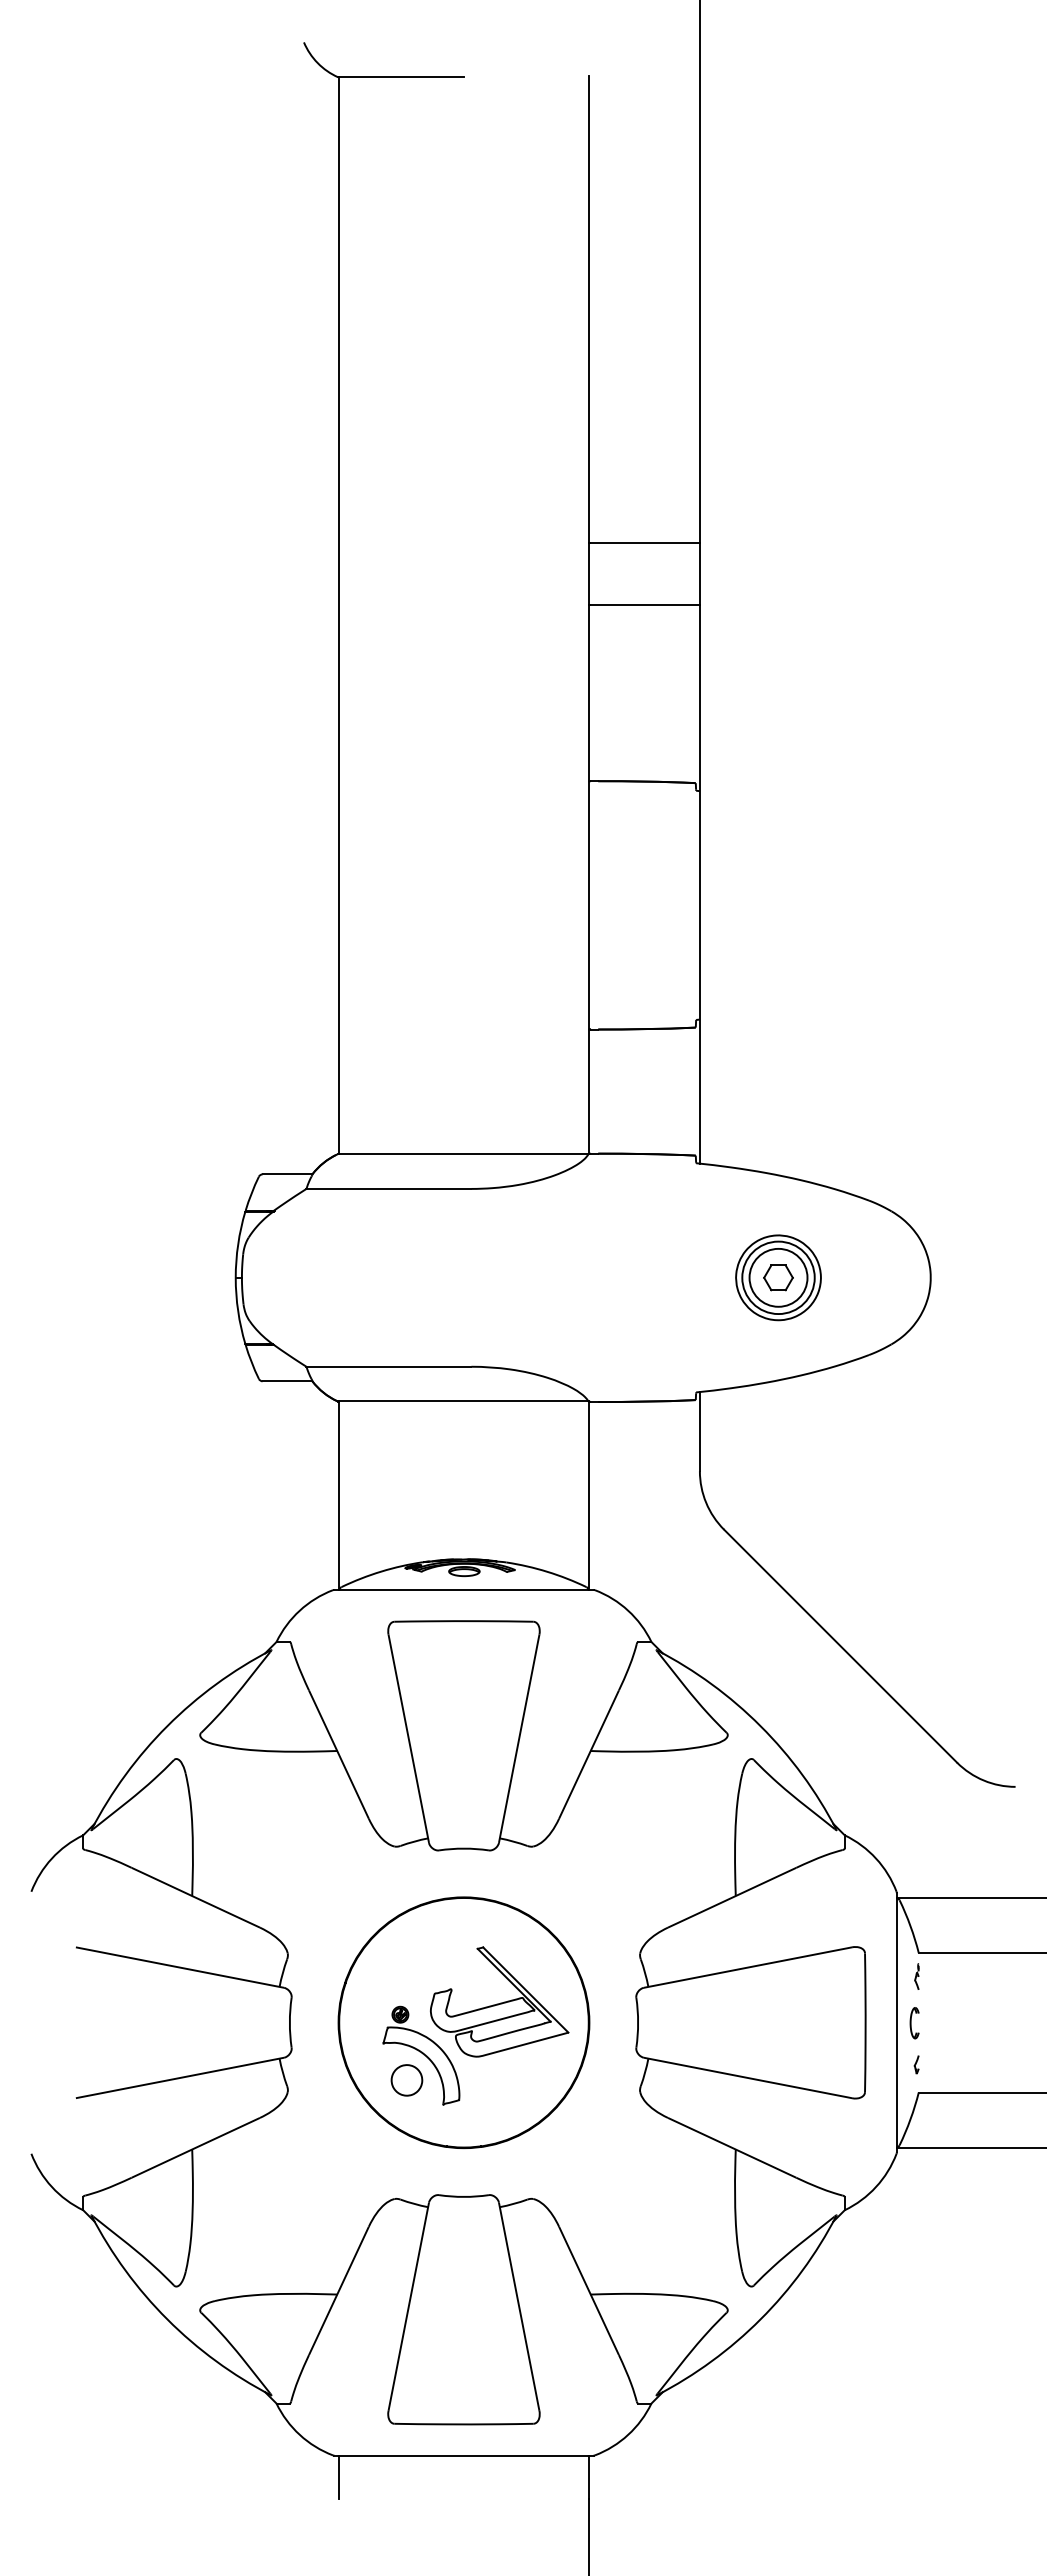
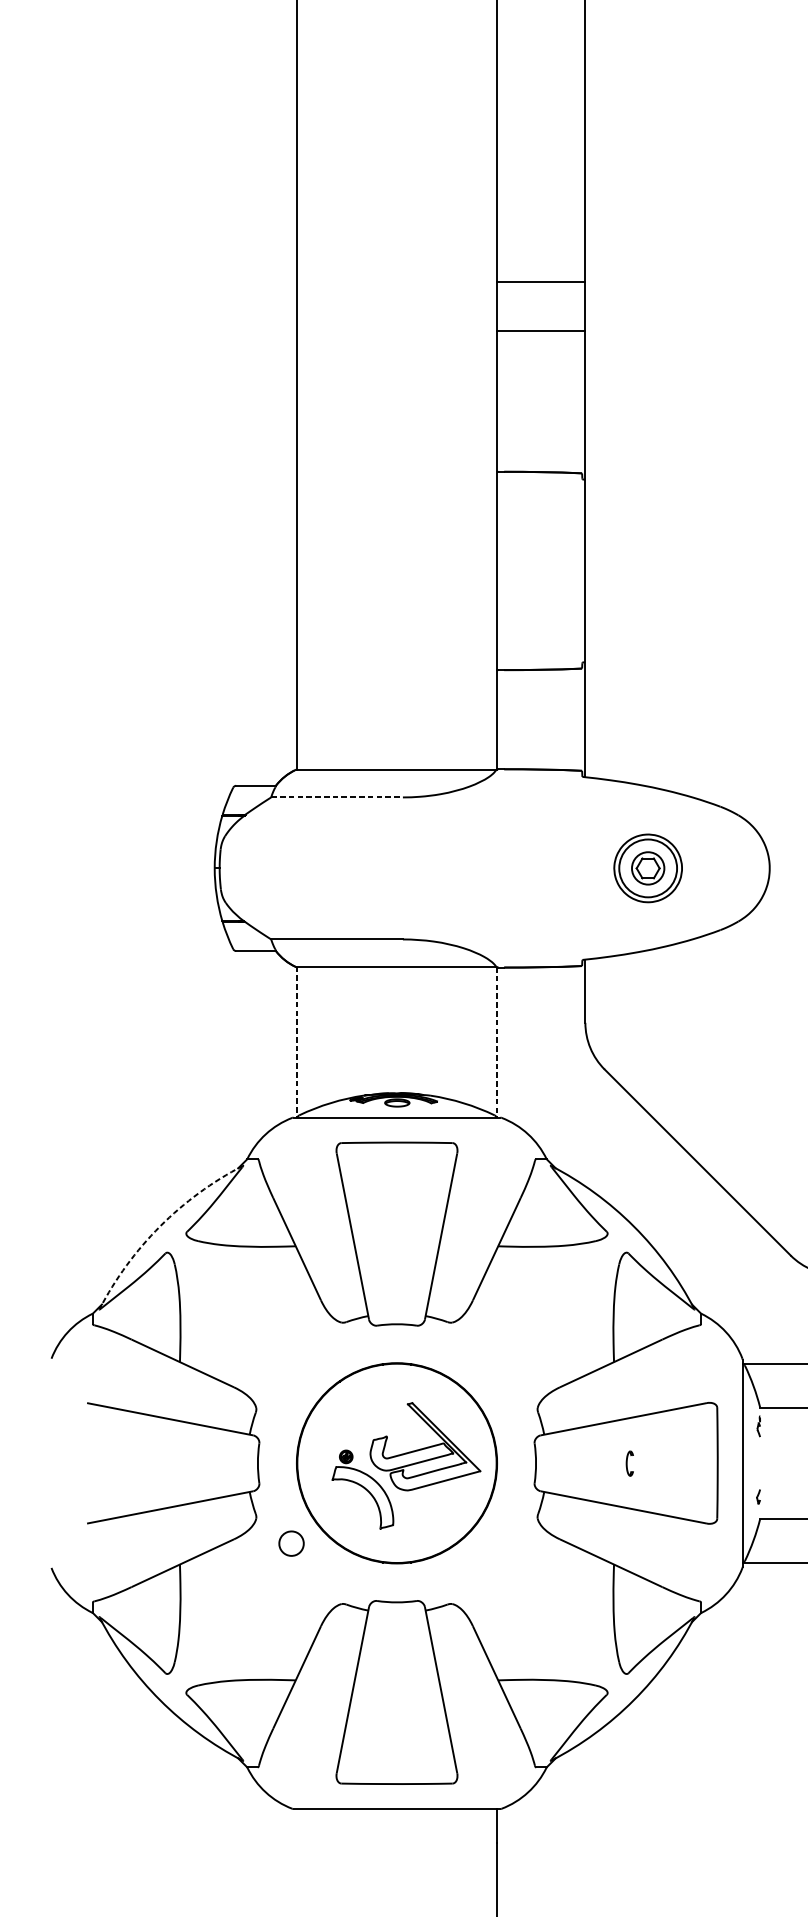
line: (389, 1188) -> (337, 797), solid -> dashed
circle: (778, 1277) -> (648, 868), size x0.7
line: (339, 1495) -> (297, 1042), solid -> dashed
line: (588, 1496) -> (496, 1043), solid -> dashed
arc: (167, 1726) -> (160, 1226), solid -> dashed
part: (914, 2023) -> (629, 1463), moved
part: (406, 2080) -> (291, 1543), moved
line: (339, 2476) -> (297, 1825), removed

